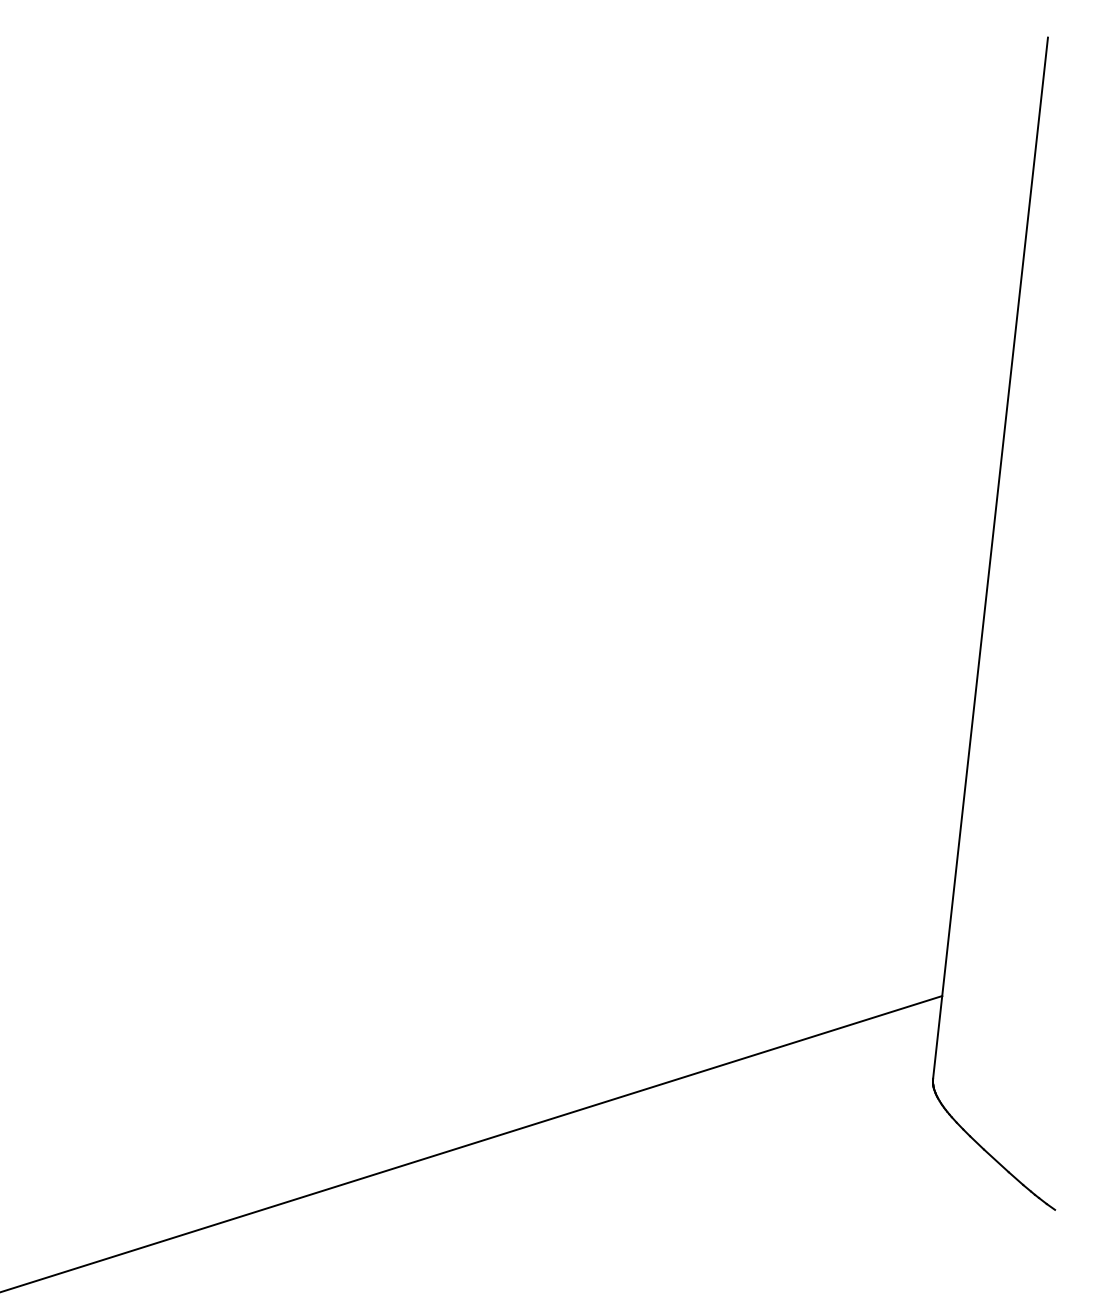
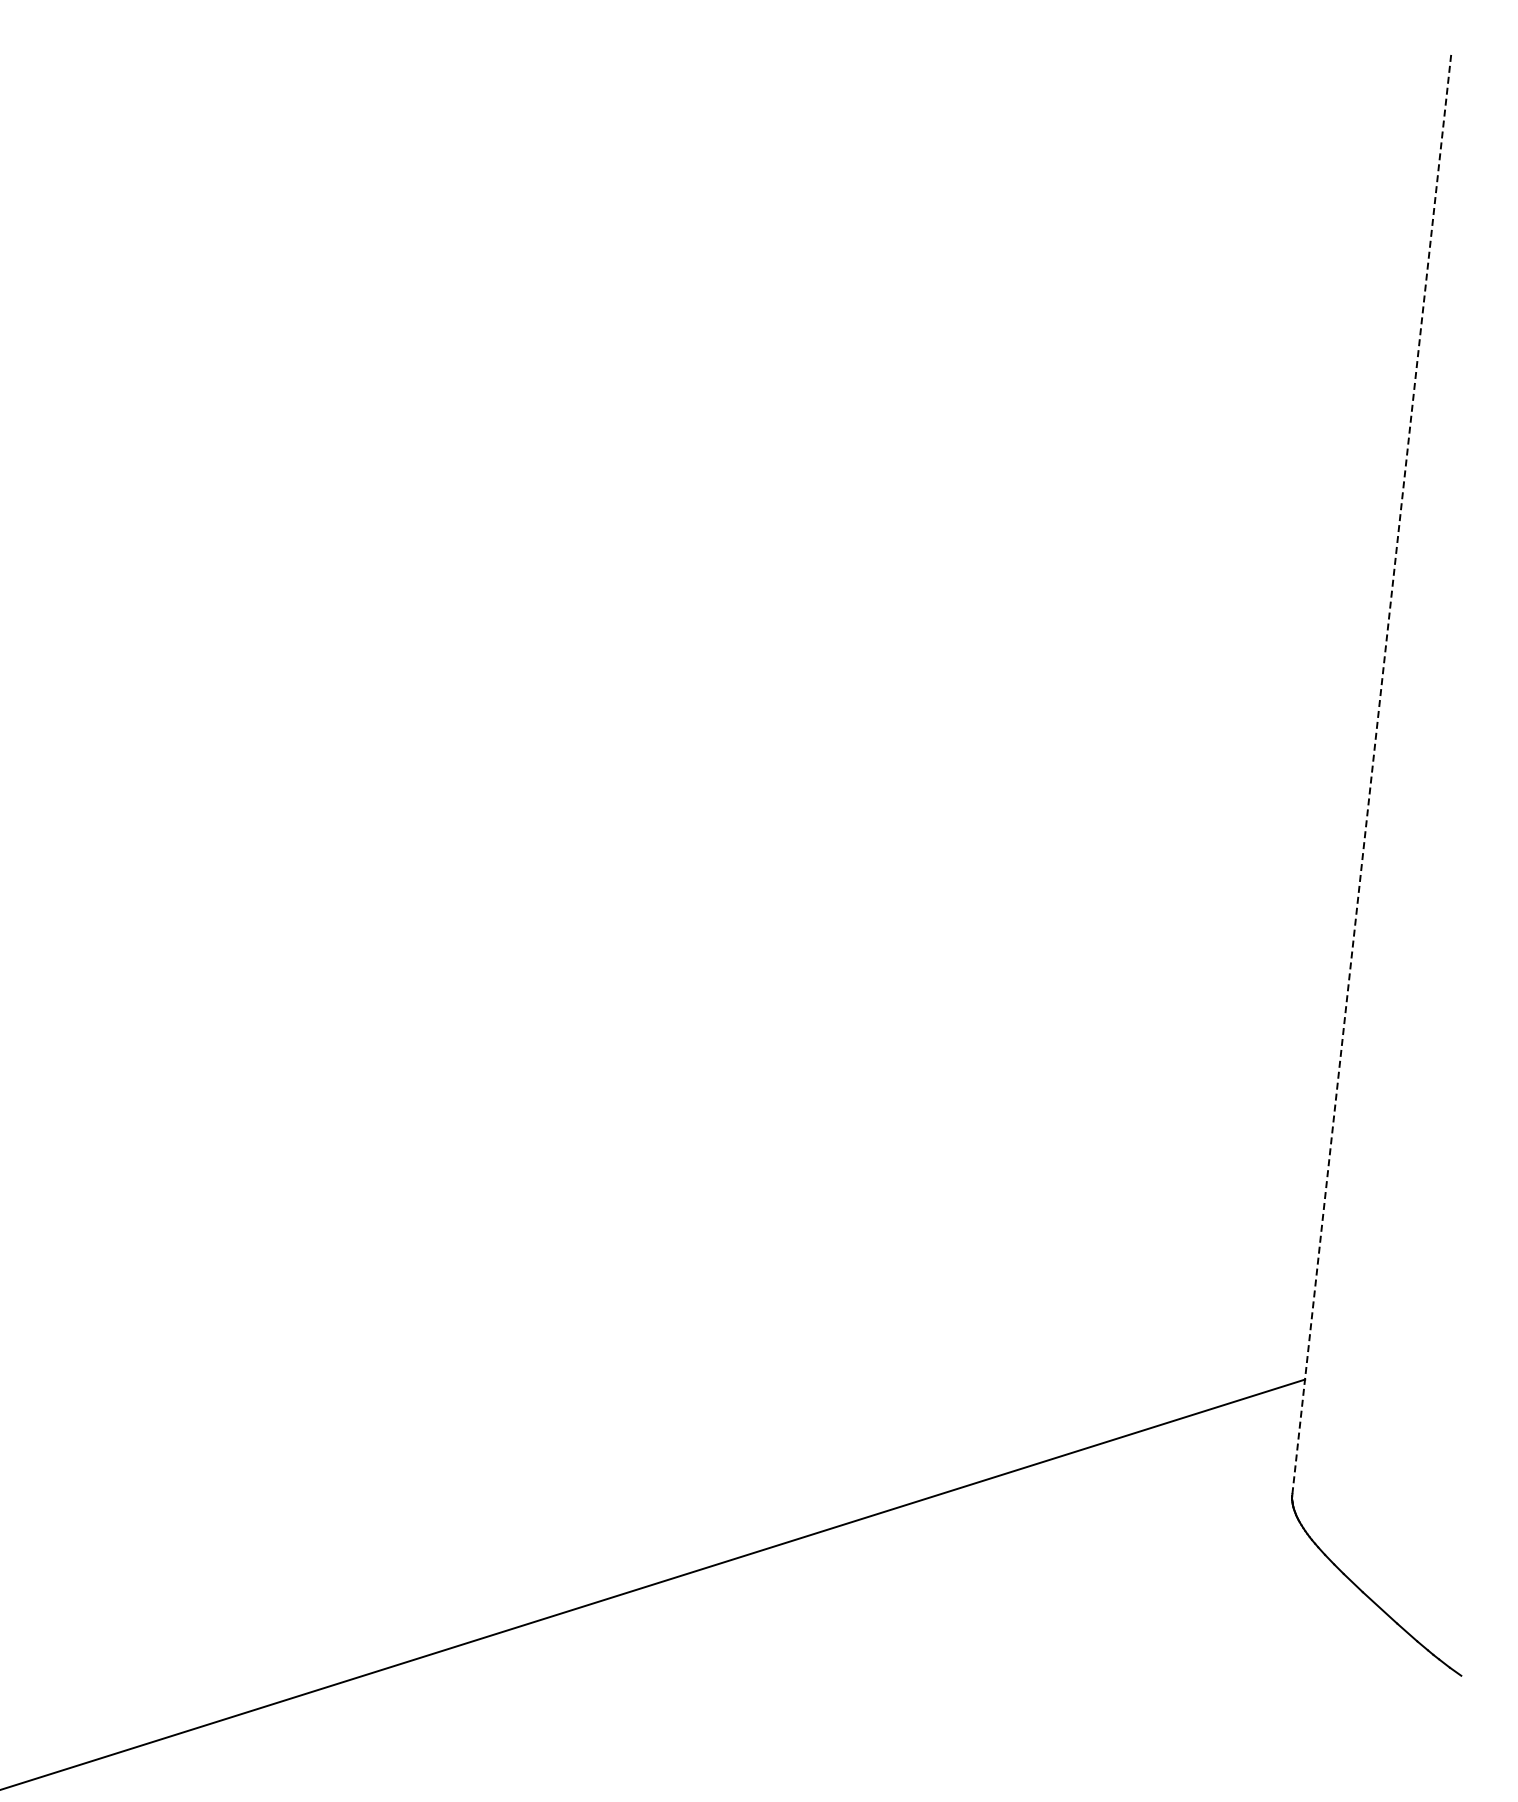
line: (990, 557) -> (1371, 772), solid -> dashed

